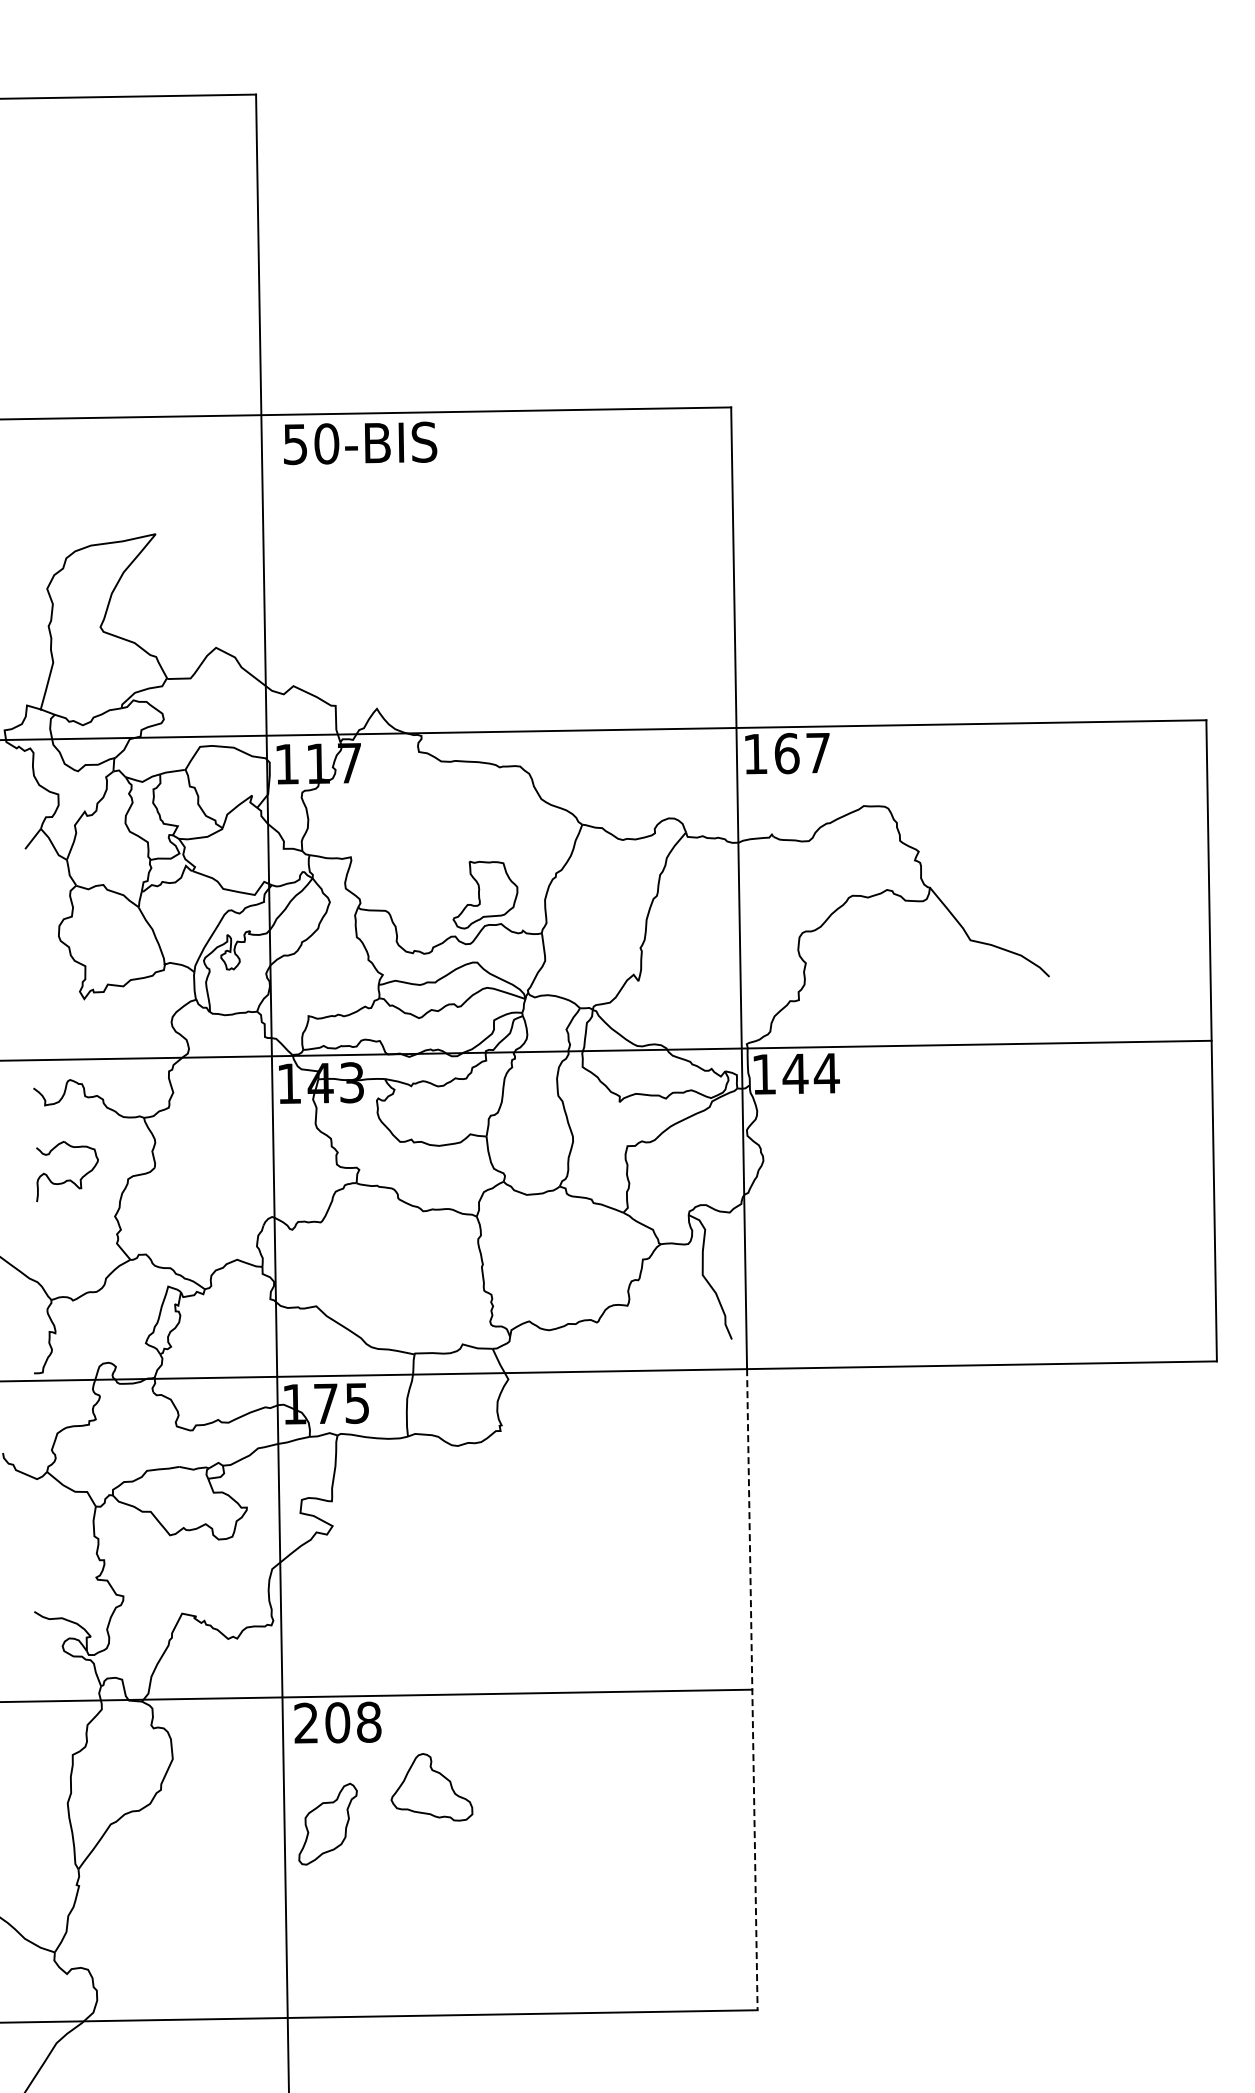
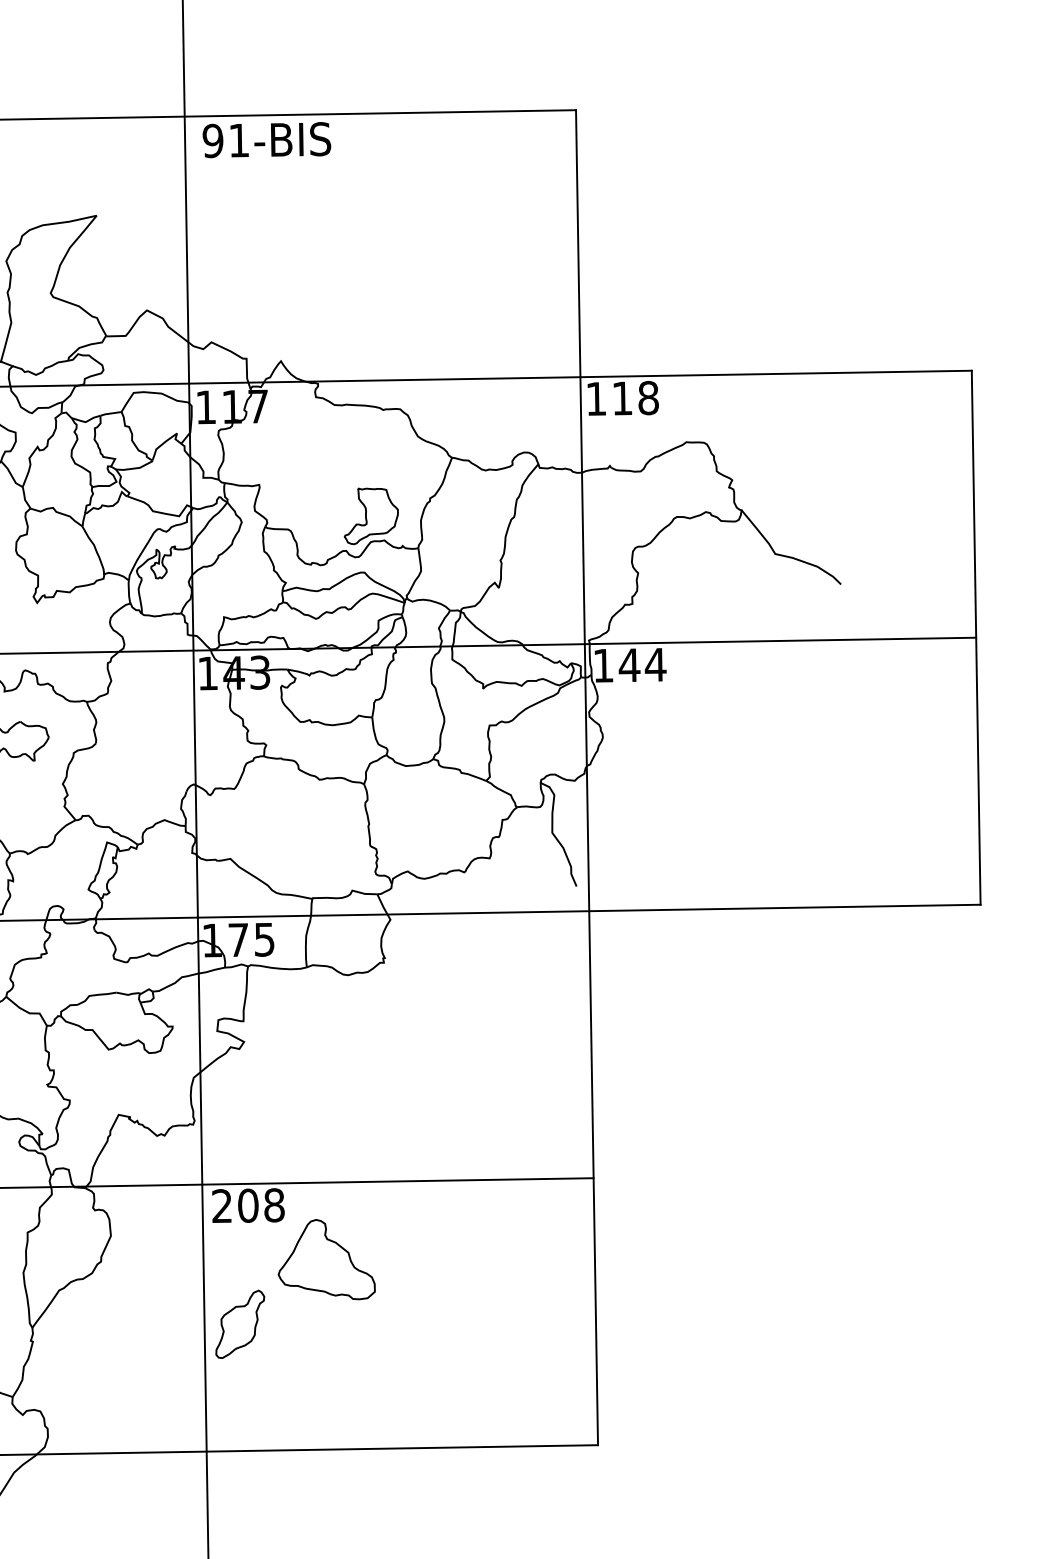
text: (311, 443) -> (226, 140), 50-BIS -> 91-BIS
text: (802, 753) -> (635, 398), 167 -> 118
line: (752, 1689) -> (593, 1178), dashed -> solid
part: (431, 1786) -> (326, 1258), size x1.43
part: (327, 1823) -> (239, 1323), moved

